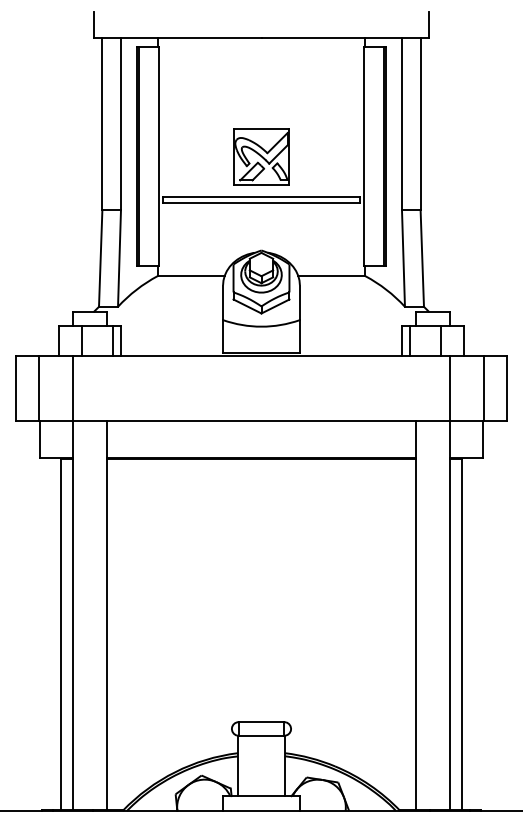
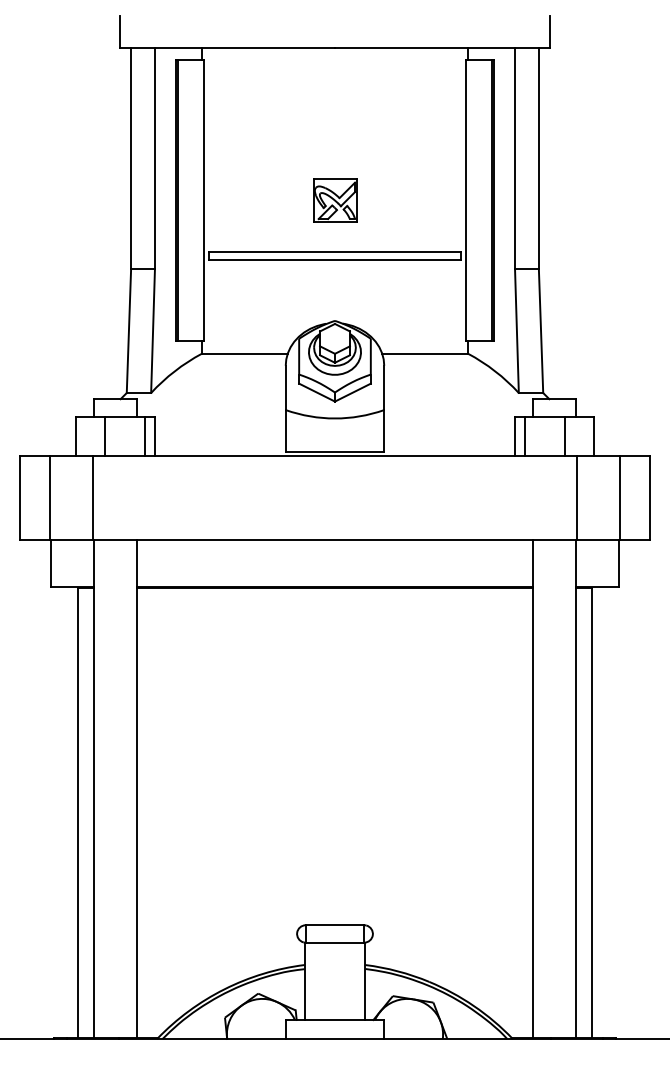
part: (261, 156) -> (335, 200), size x0.6

